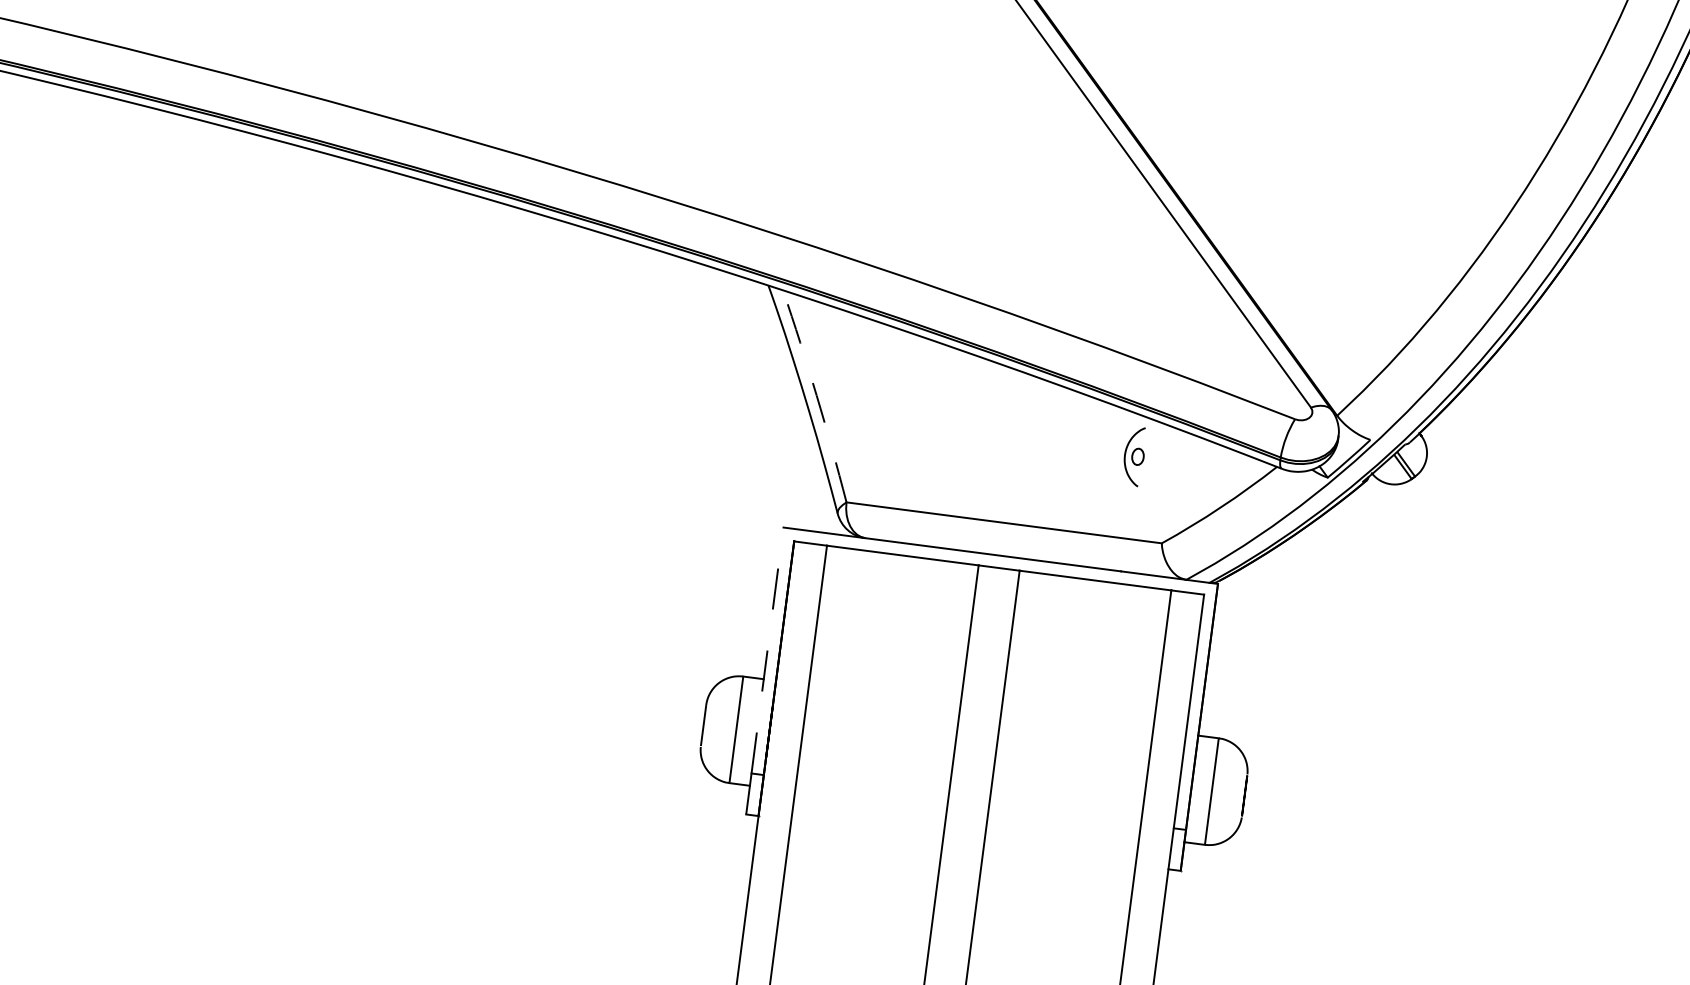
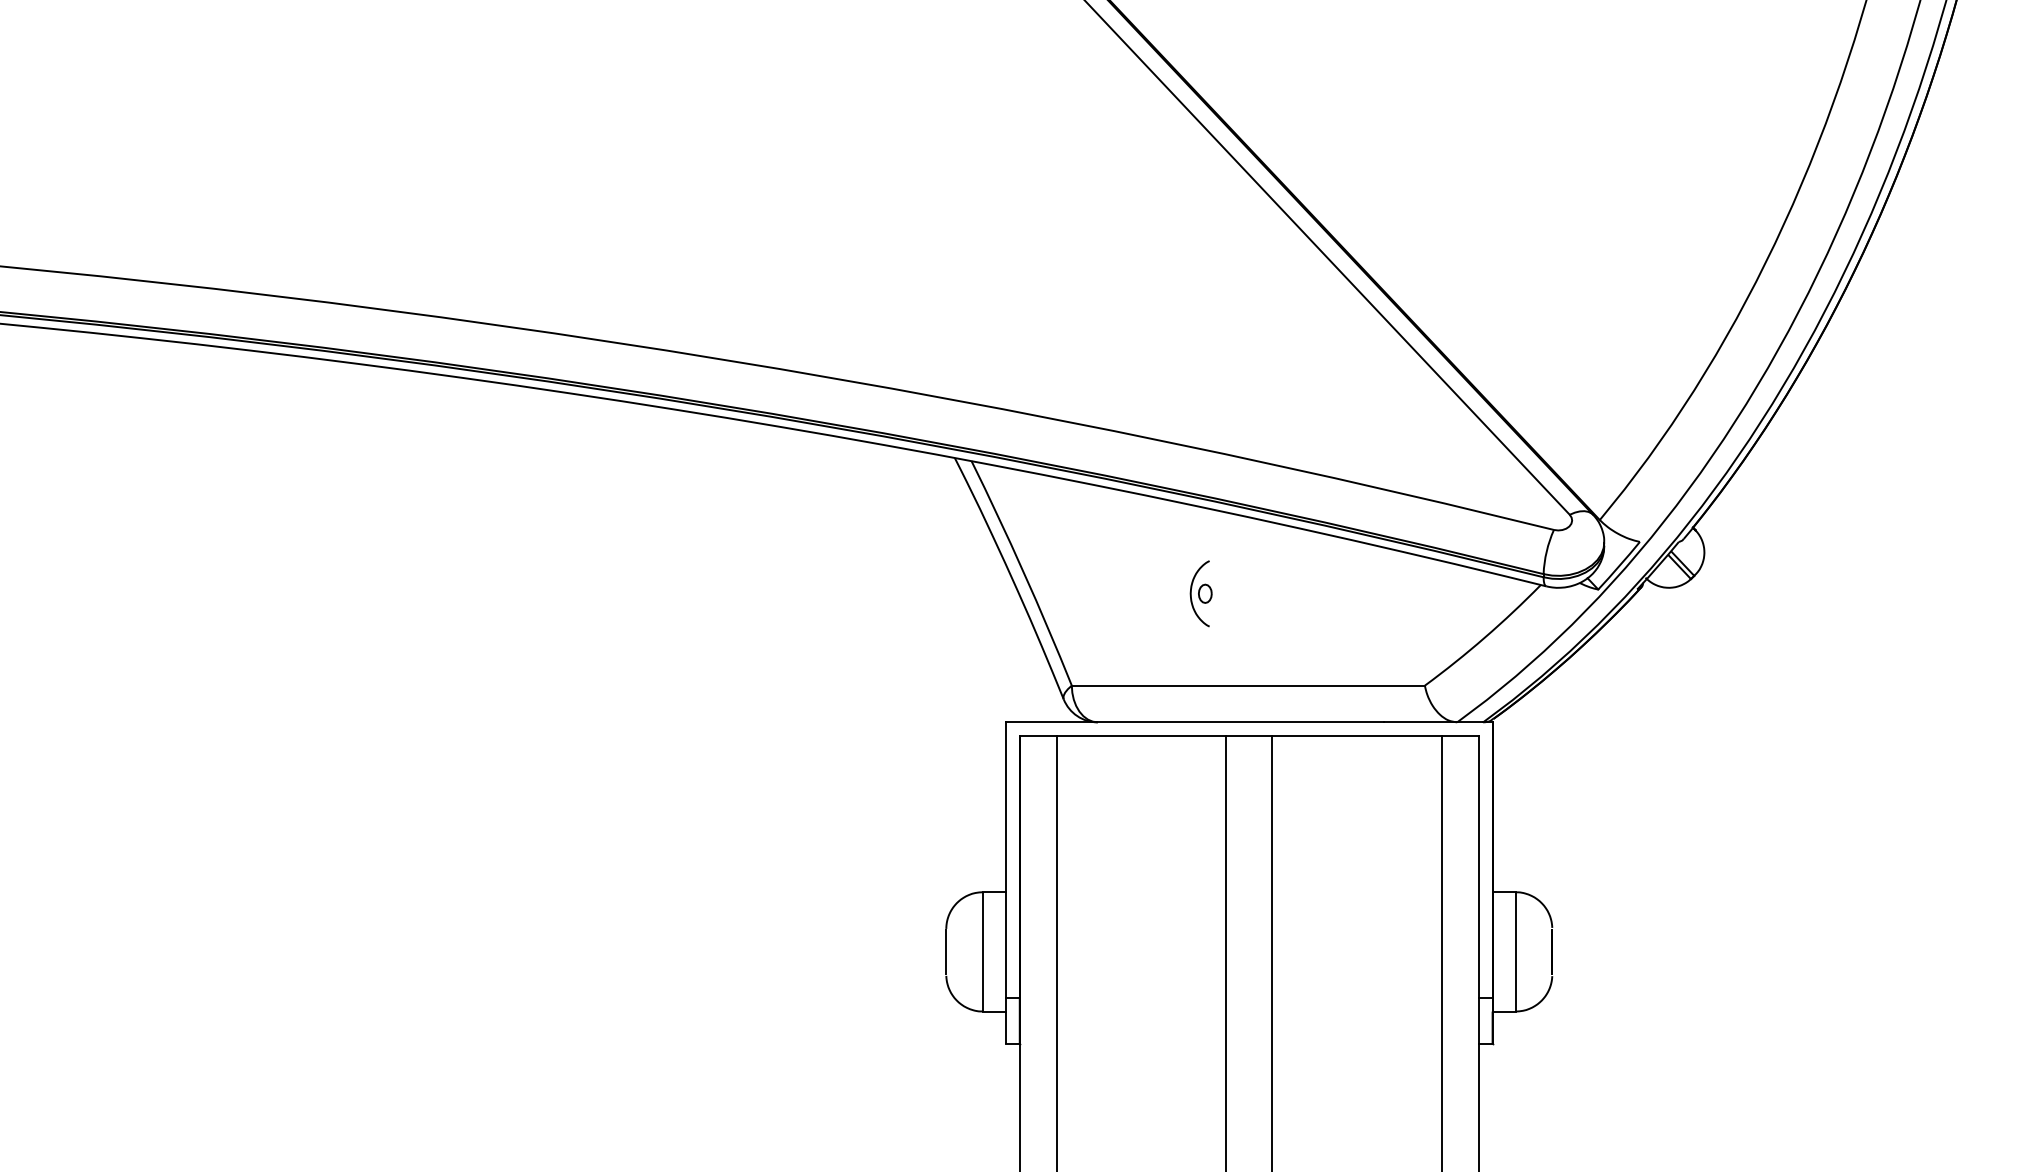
arc: (816, 395) -> (1023, 572), dashed -> solid
part: (1133, 456) -> (1200, 593), moved
line: (767, 650) -> (1005, 860), dashed -> solid

